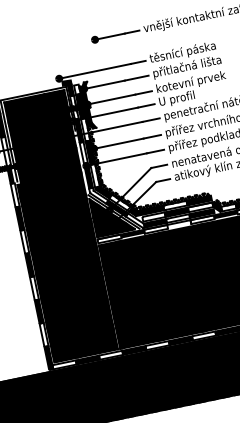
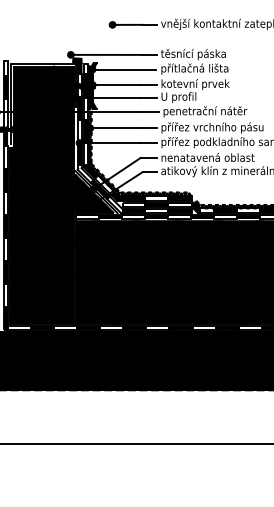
fill: (178, 224) -> (155, 216), added

